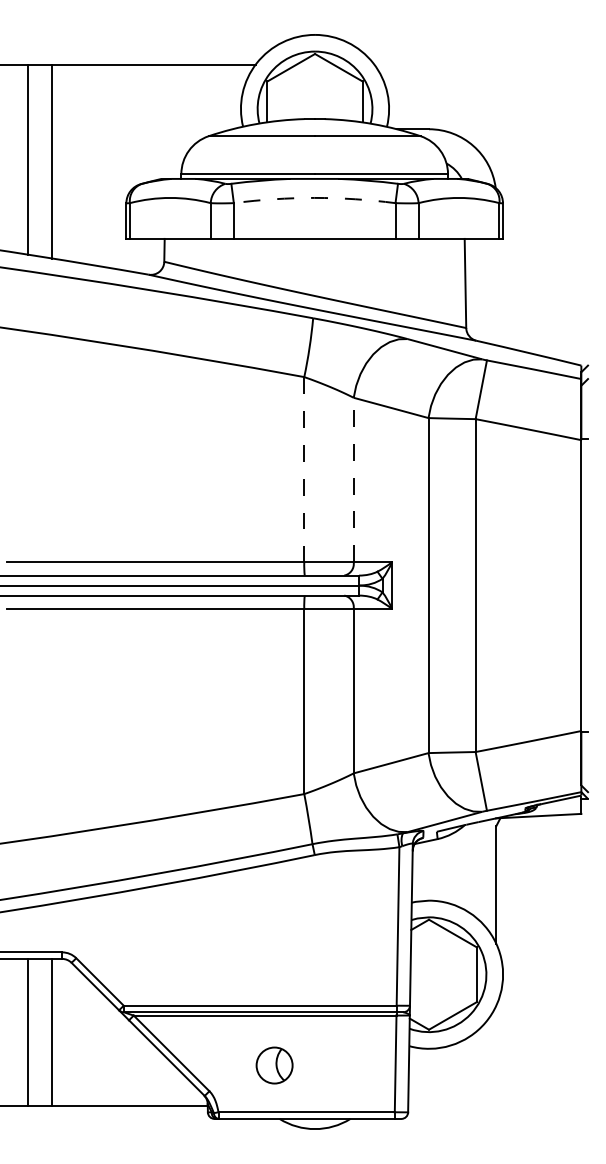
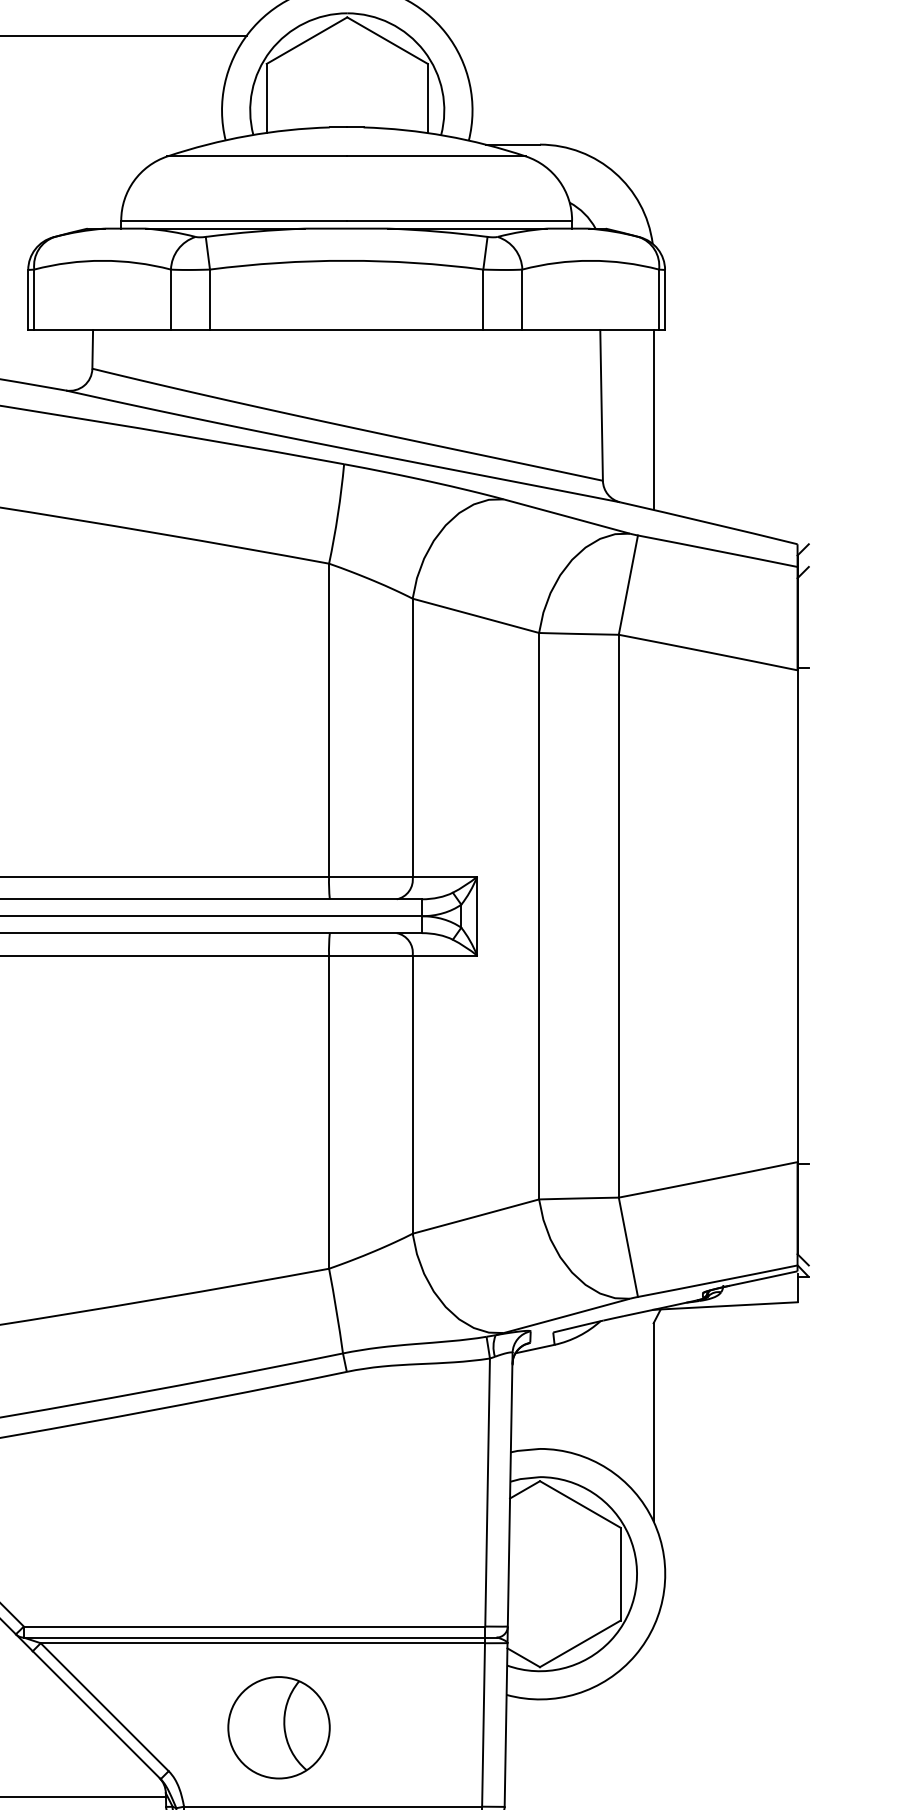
arc: (314, 197) -> (346, 260), dashed -> solid
line: (496, 291) -> (654, 418), added
line: (304, 469) -> (329, 719), dashed -> solid
line: (353, 479) -> (412, 736), dashed -> solid
part: (274, 1065) -> (278, 1727), size x1.67

